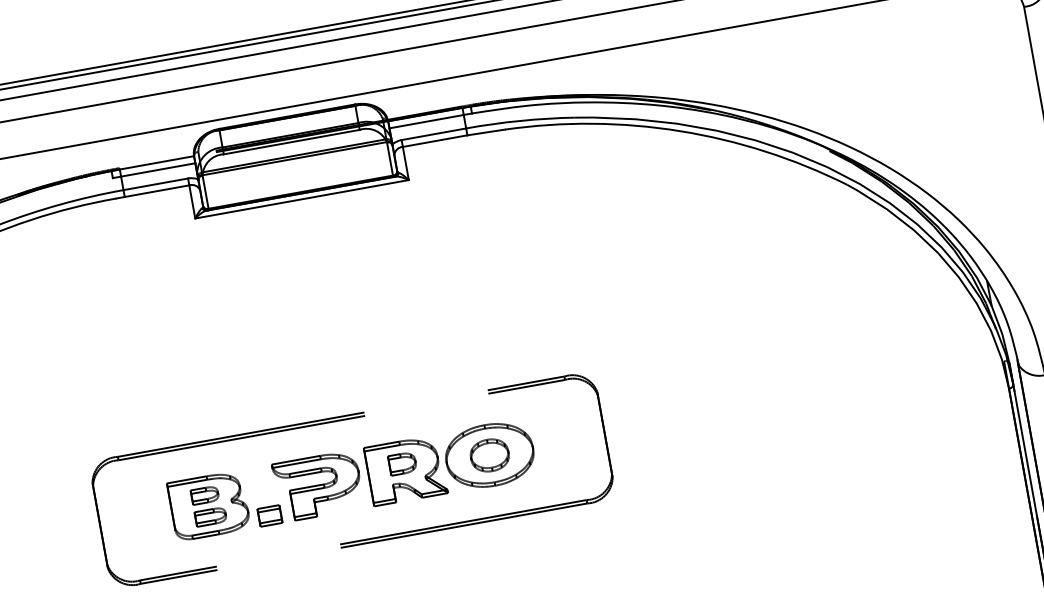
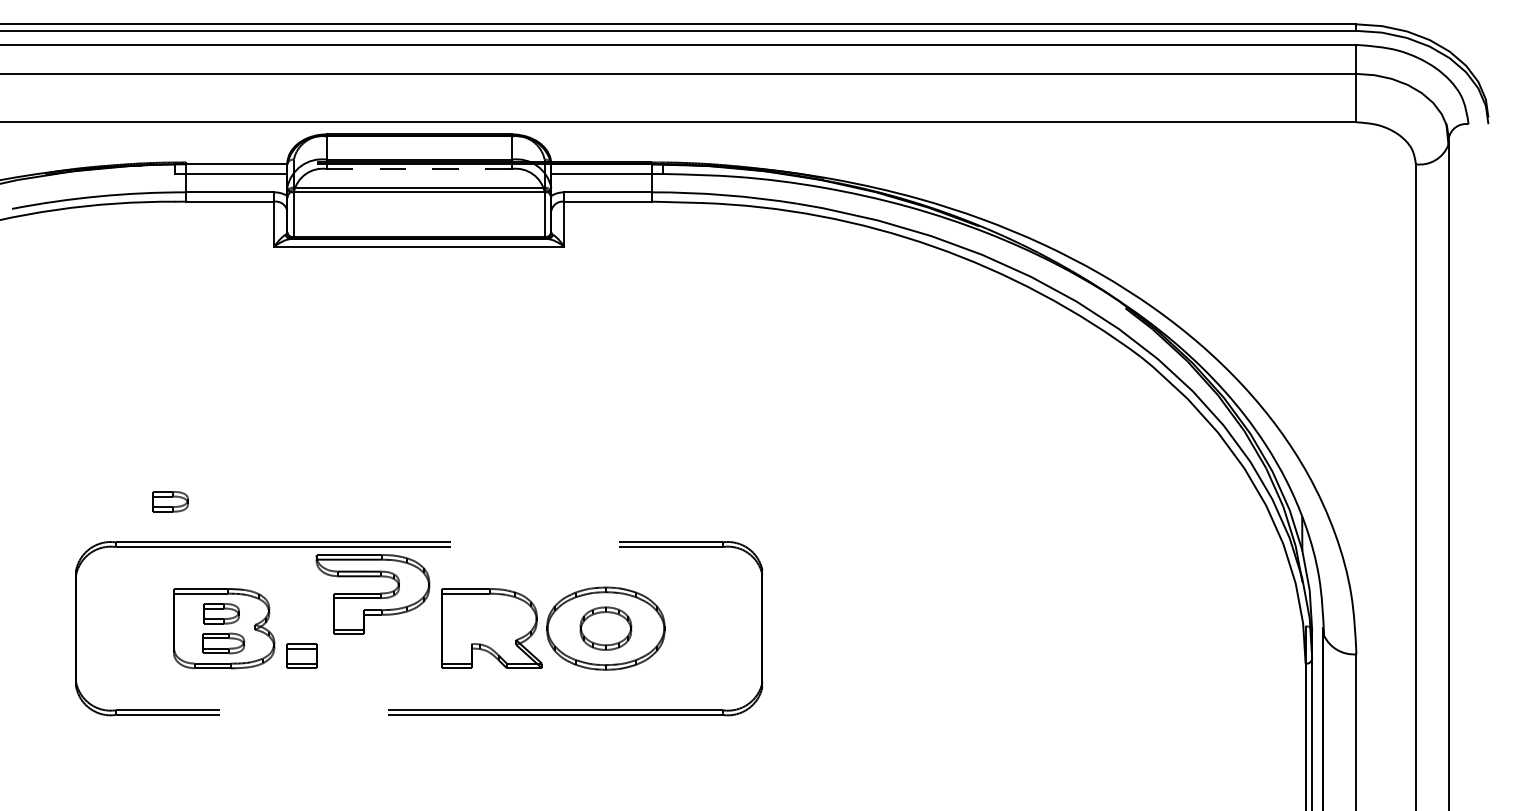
line: (291, 142) -> (418, 169), solid -> dashed
part: (152, 419) -> (170, 501), added
part: (402, 463) -> (489, 618), removed
part: (318, 486) -> (372, 594), moved

